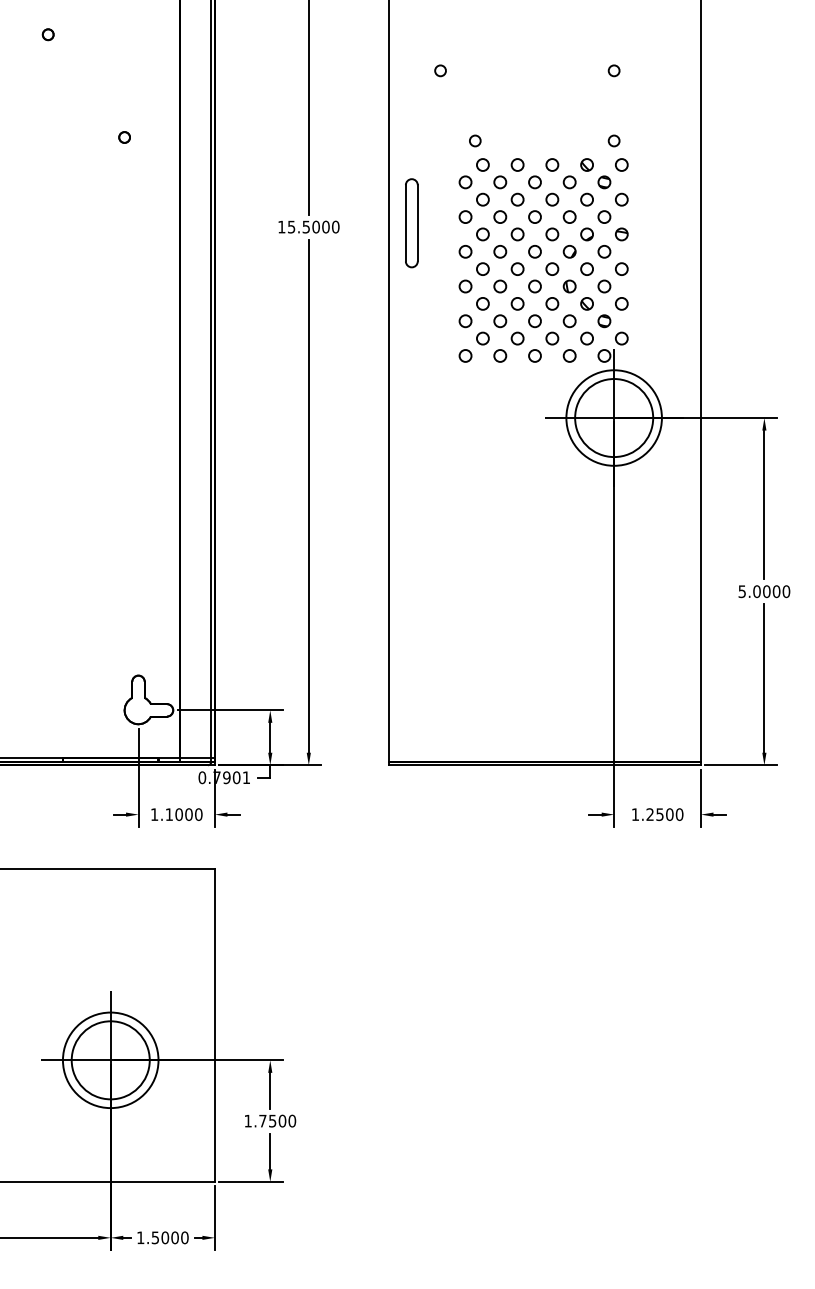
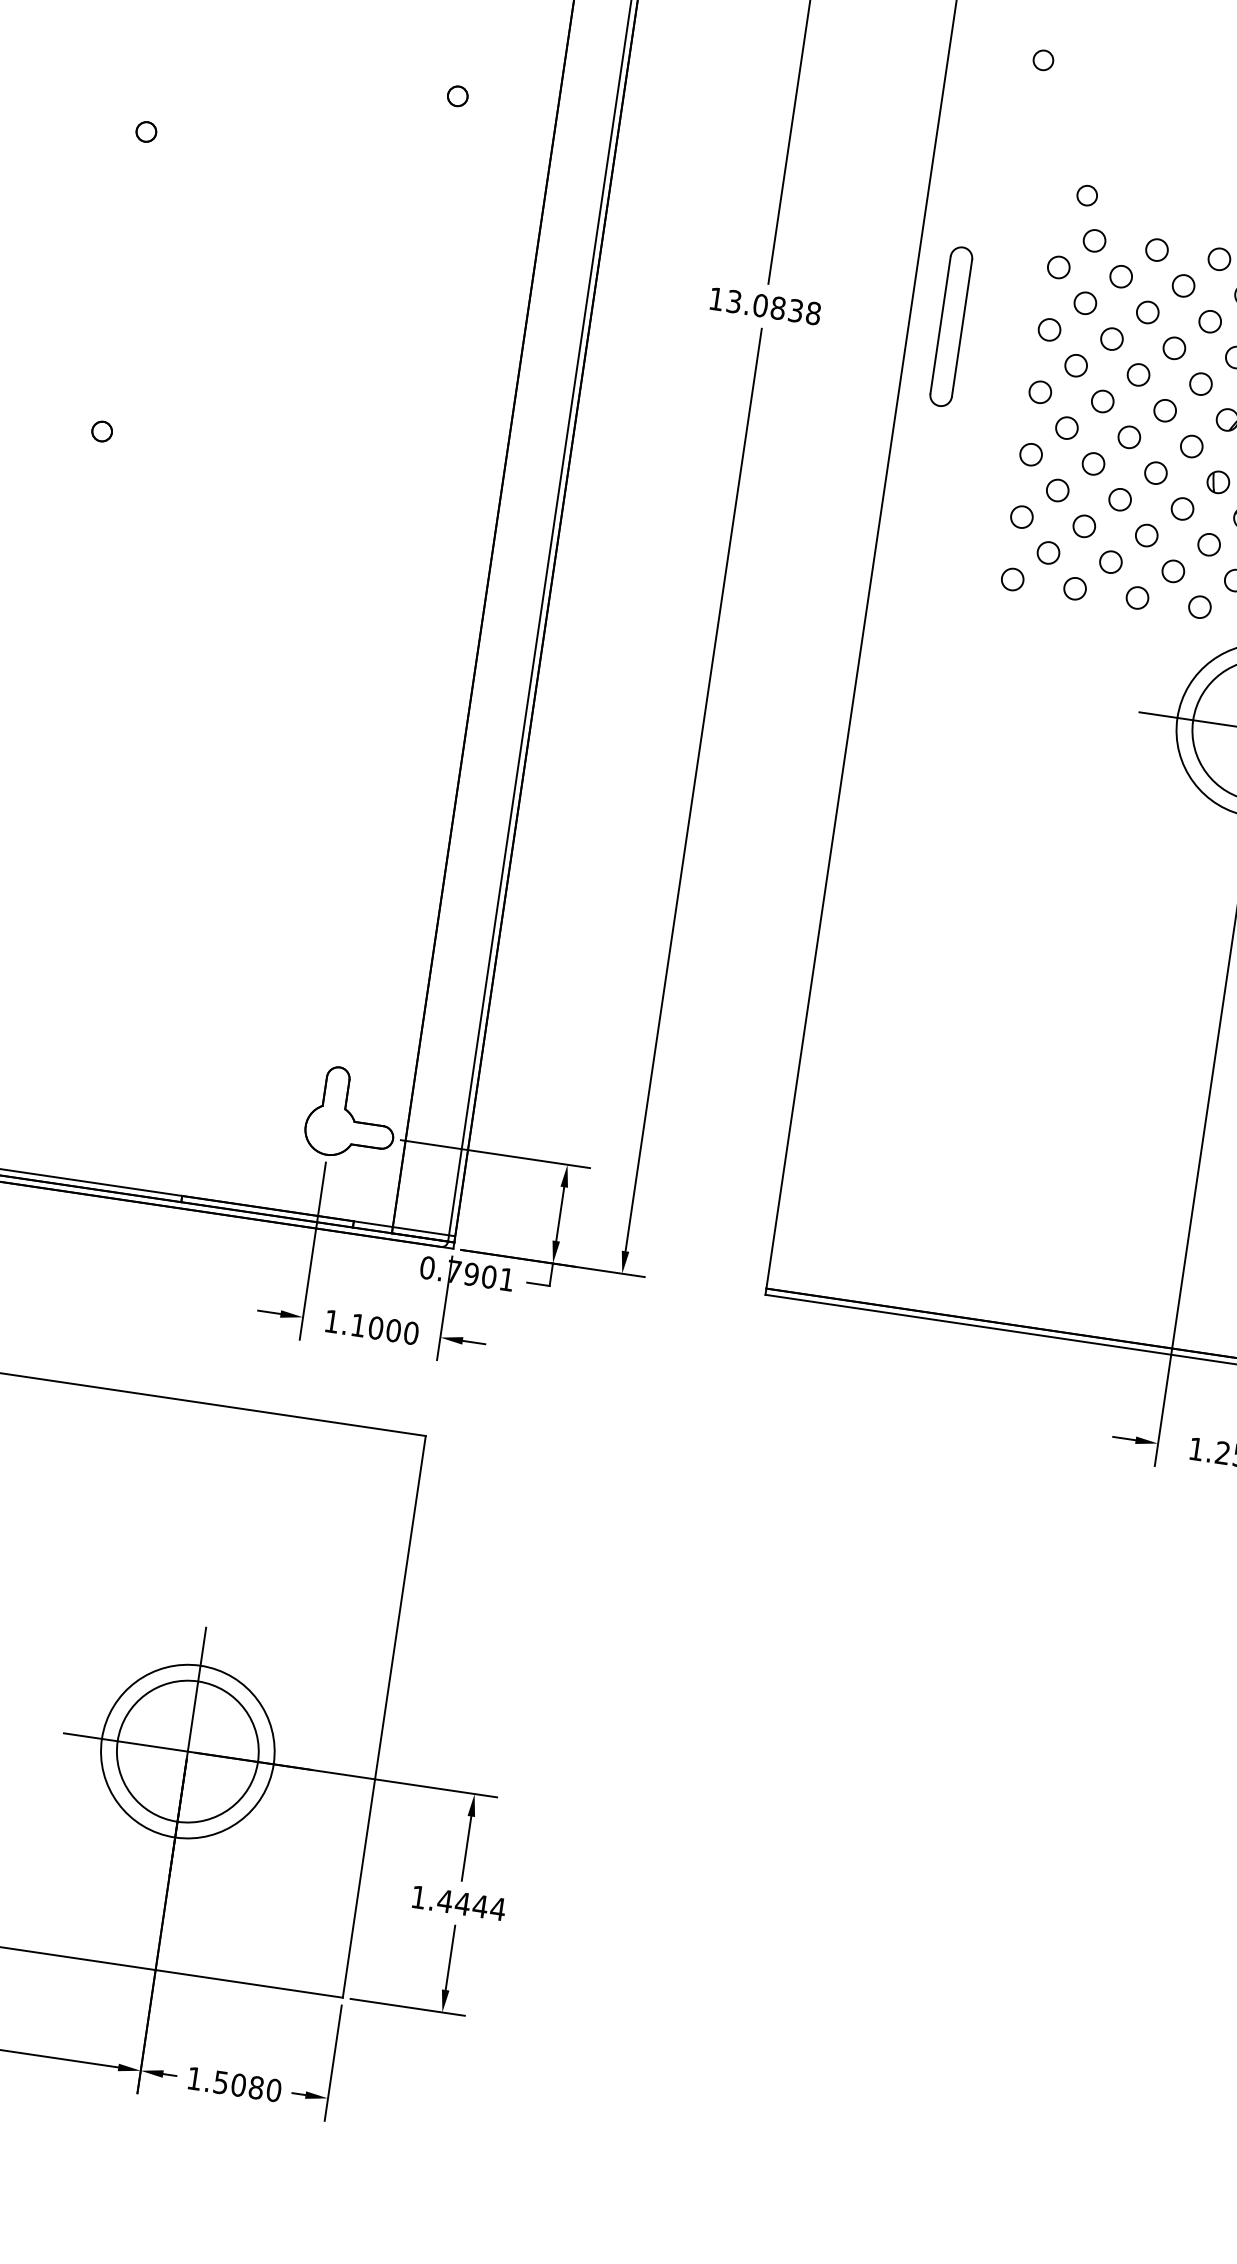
text: (313, 226) -> (773, 306), 15.5000 -> 13.0838
text: (277, 1120) -> (471, 1904), 1.7500 -> 1.4444
text: (174, 1237) -> (255, 2087), 1.5000 -> 1.5080

